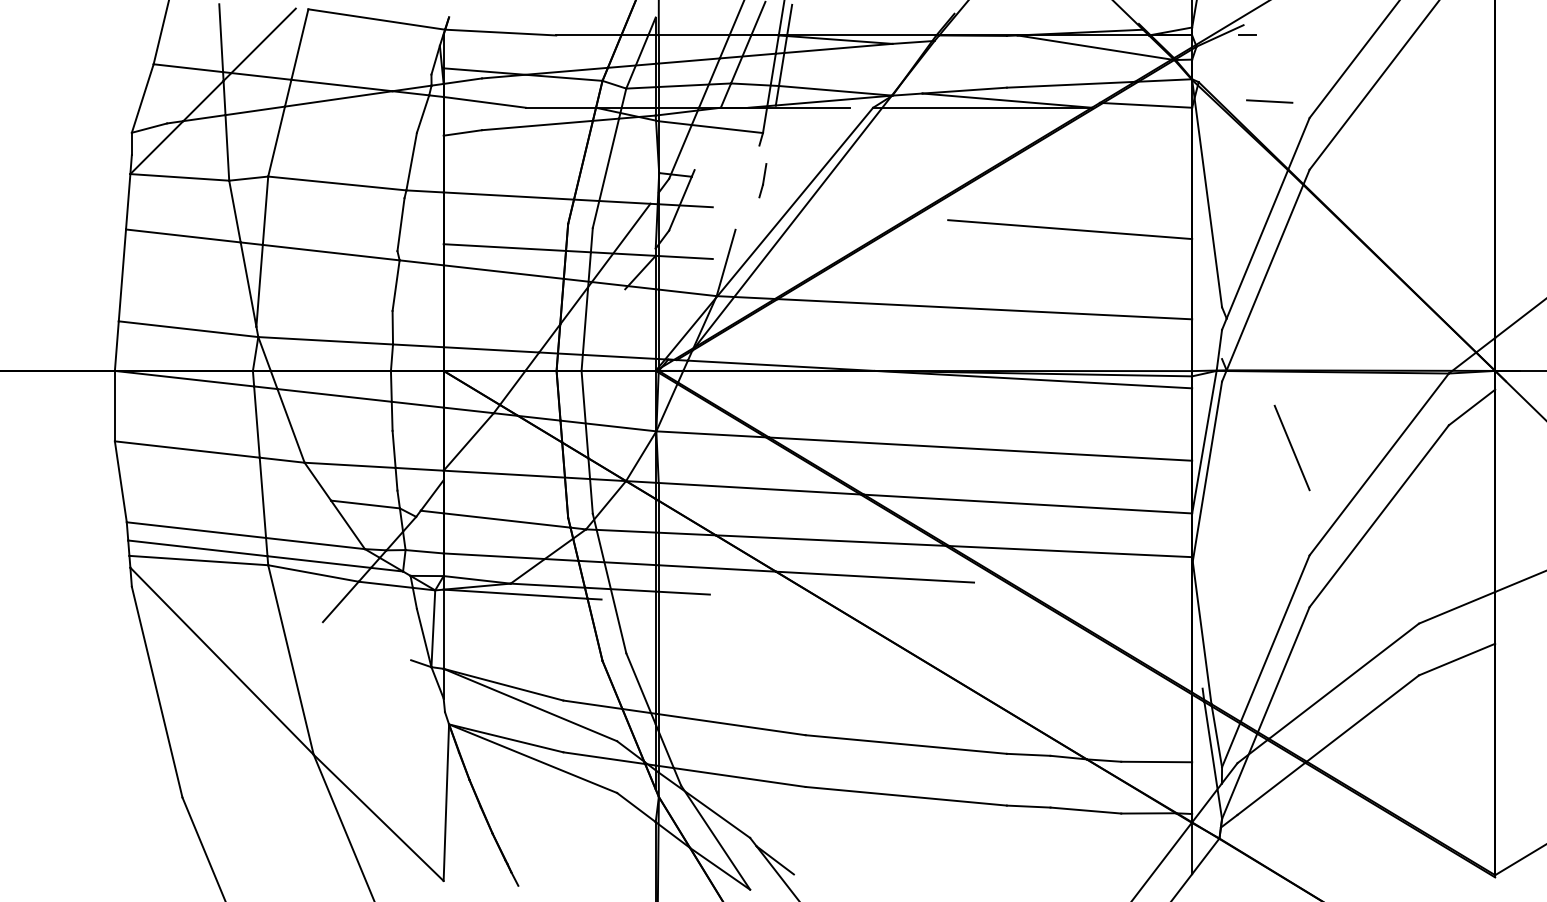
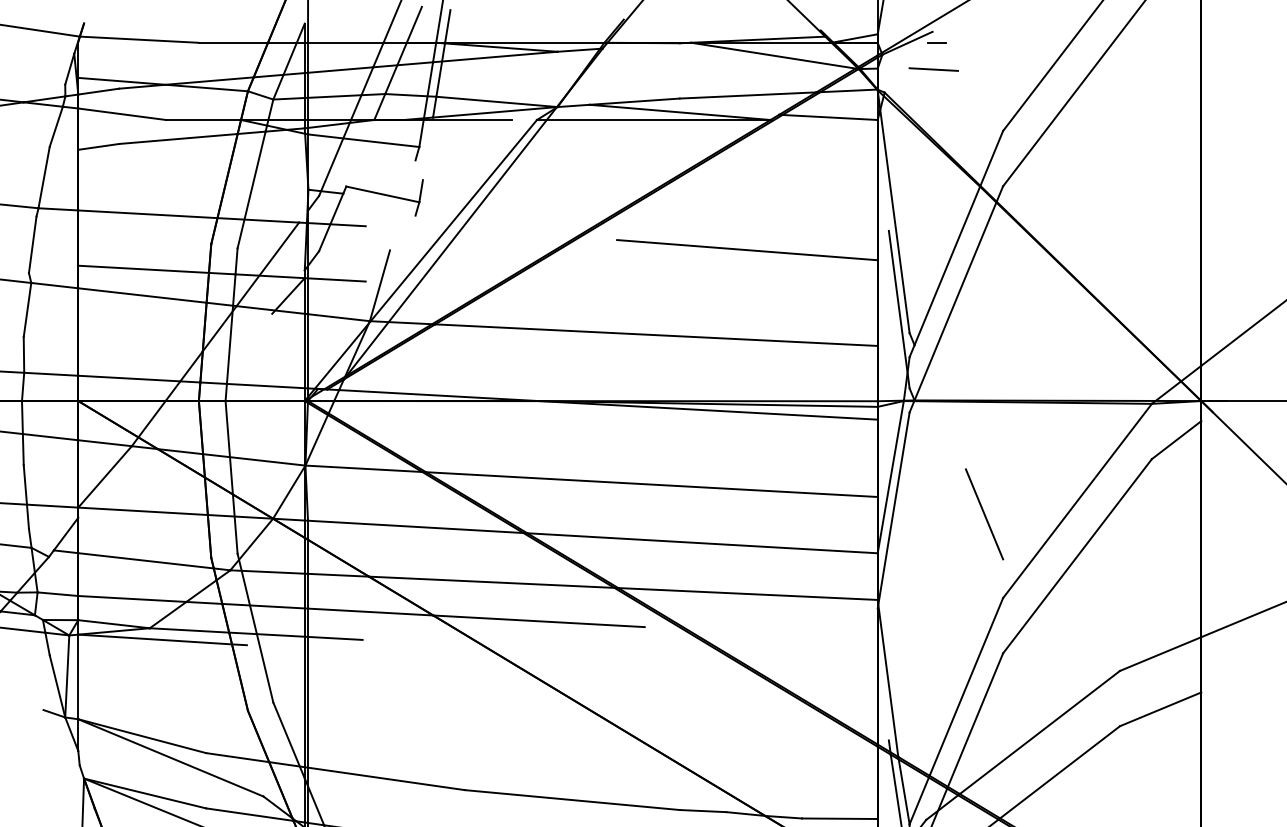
line: (1269, 101) -> (933, 69), moved
line: (728, 177) -> (382, 194), added
line: (1212, 285) -> (899, 309), added
line: (1291, 447) -> (983, 513), moved

